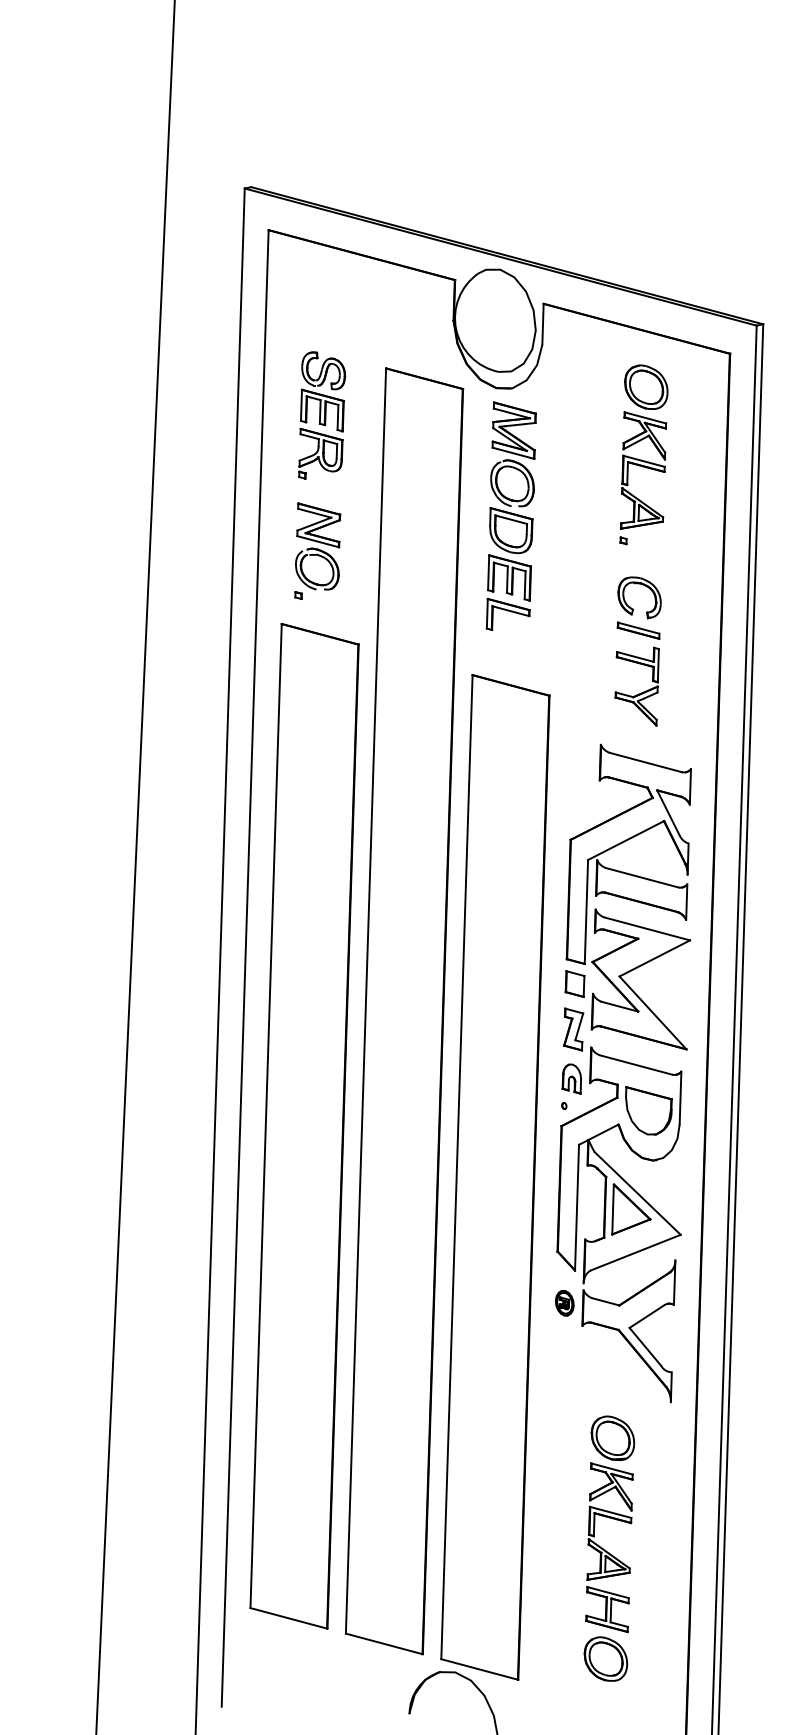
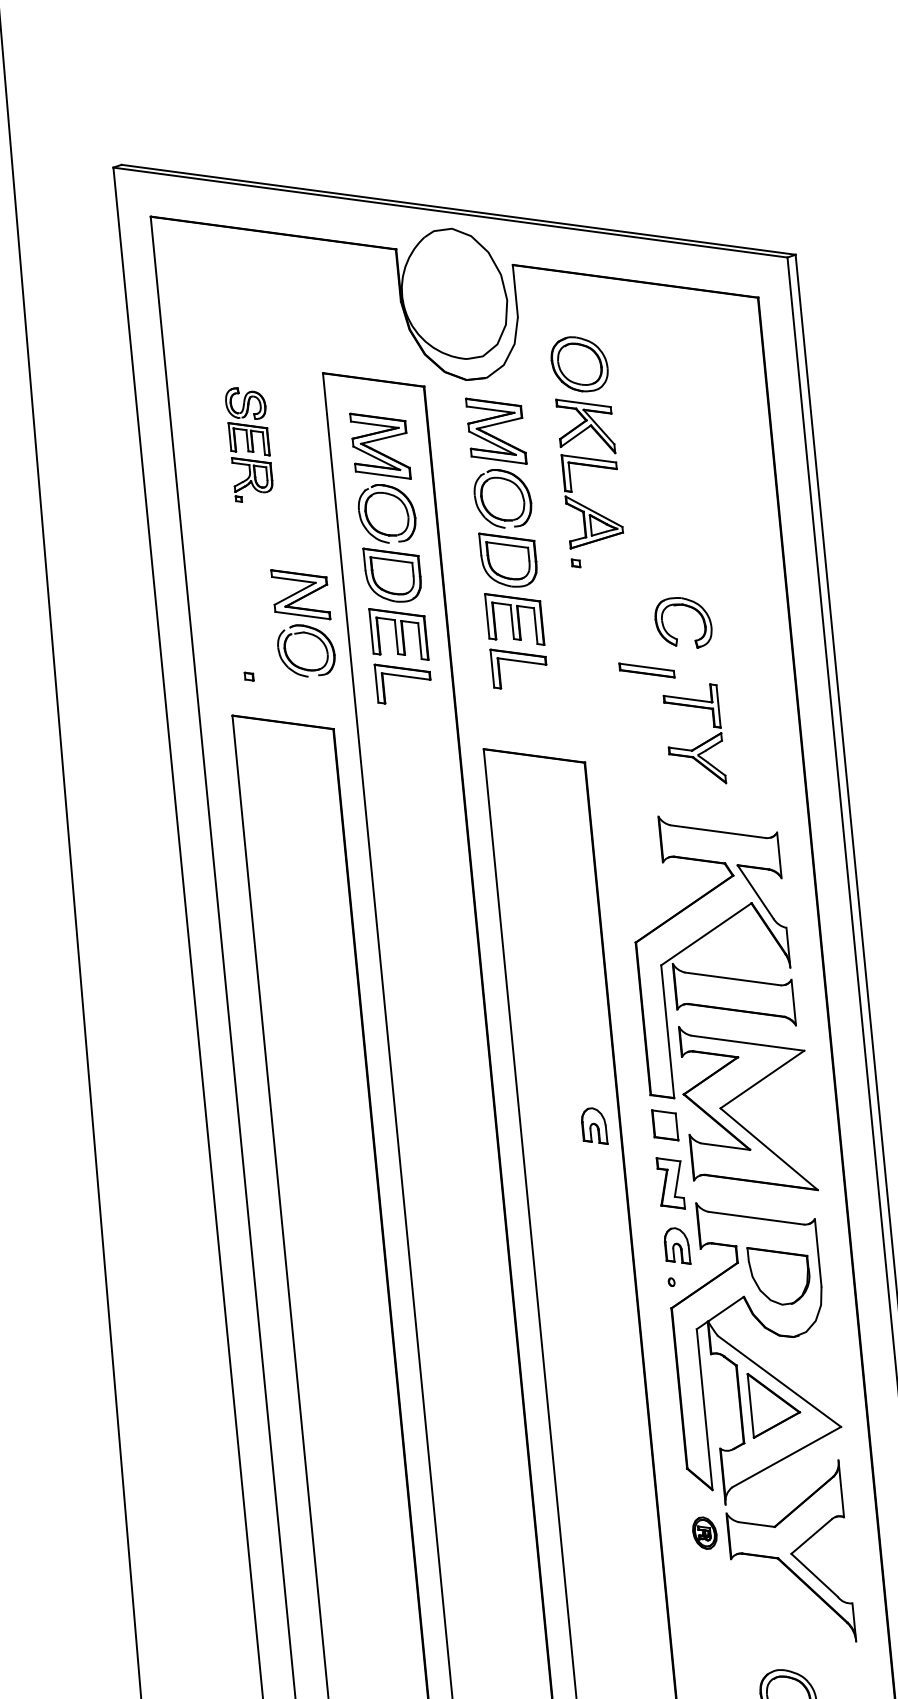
part: (322, 415) -> (249, 443), size x0.7
part: (643, 454) -> (587, 450), moved
part: (419, 515) -> (389, 554), added
part: (318, 546) -> (304, 621), moved
part: (638, 630) -> (646, 670), moved
part: (519, 977) -> (593, 1126), added

